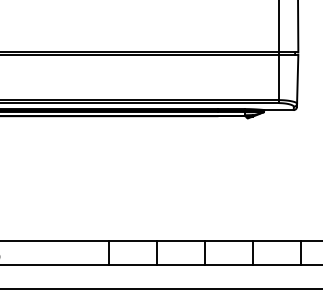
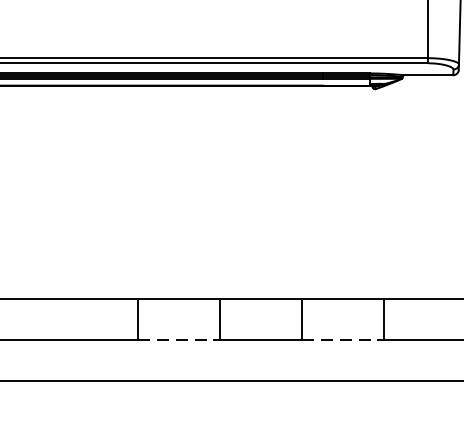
line: (133, 264) -> (179, 338), solid -> dashed
line: (229, 264) -> (343, 338), solid -> dashed

